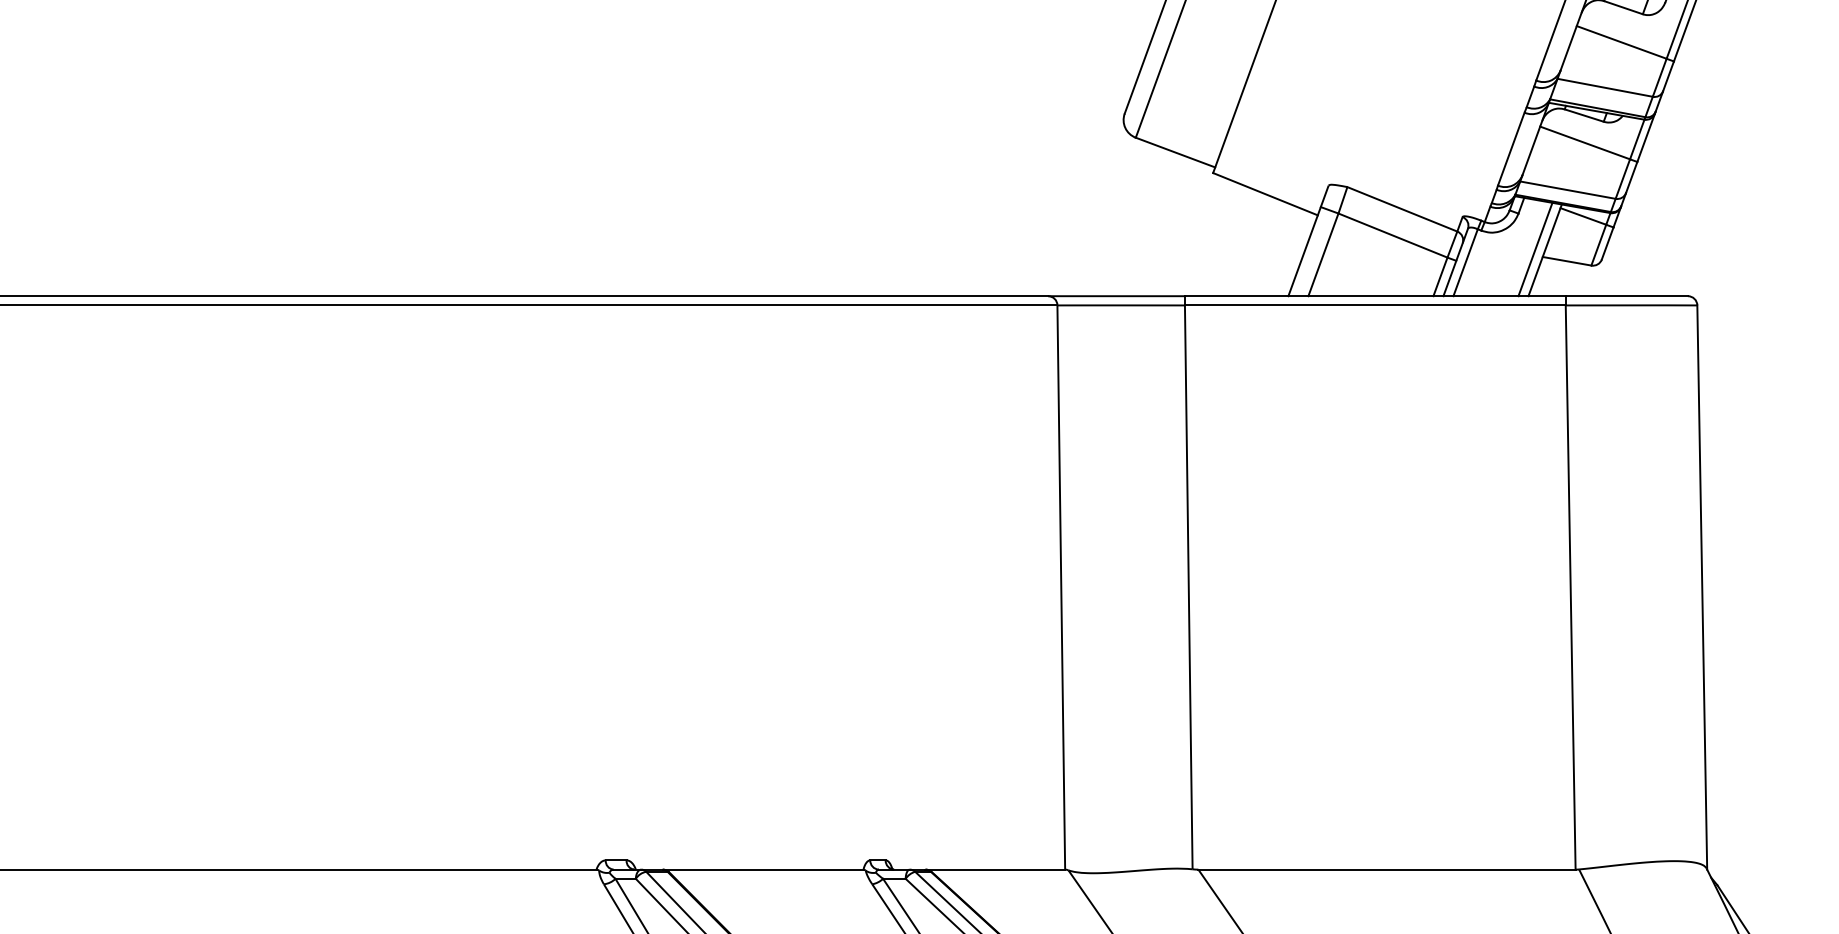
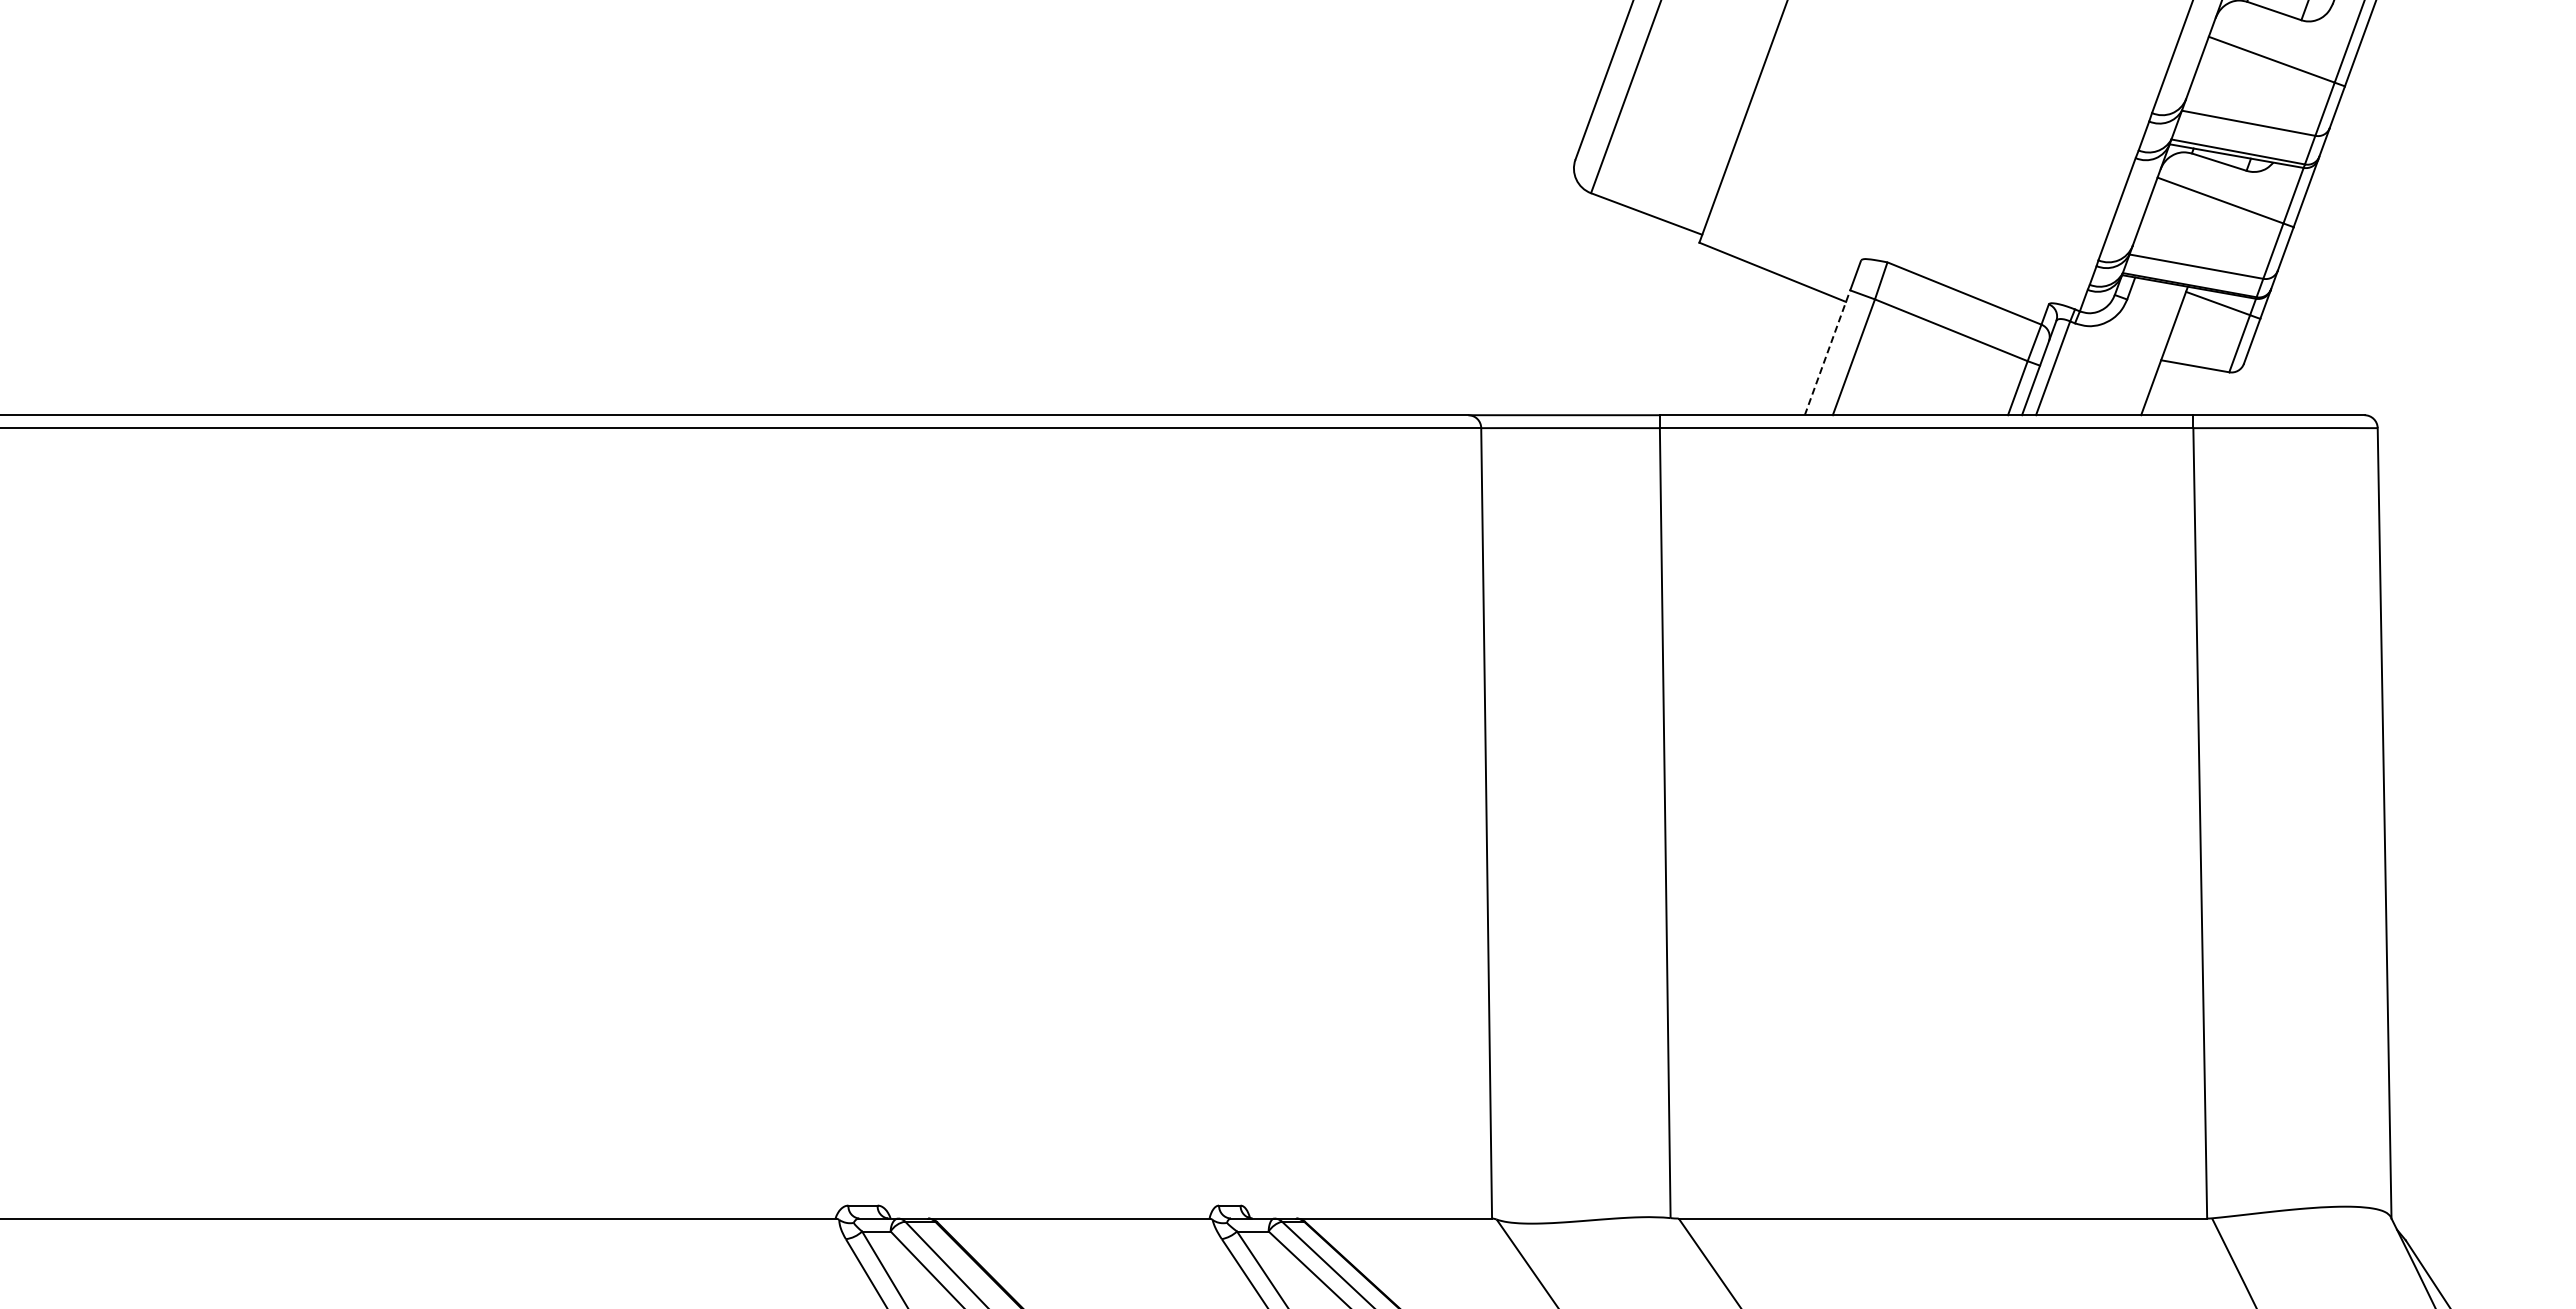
line: (1535, 249) -> (2150, 349), removed
line: (1304, 251) -> (1827, 352), solid -> dashed

